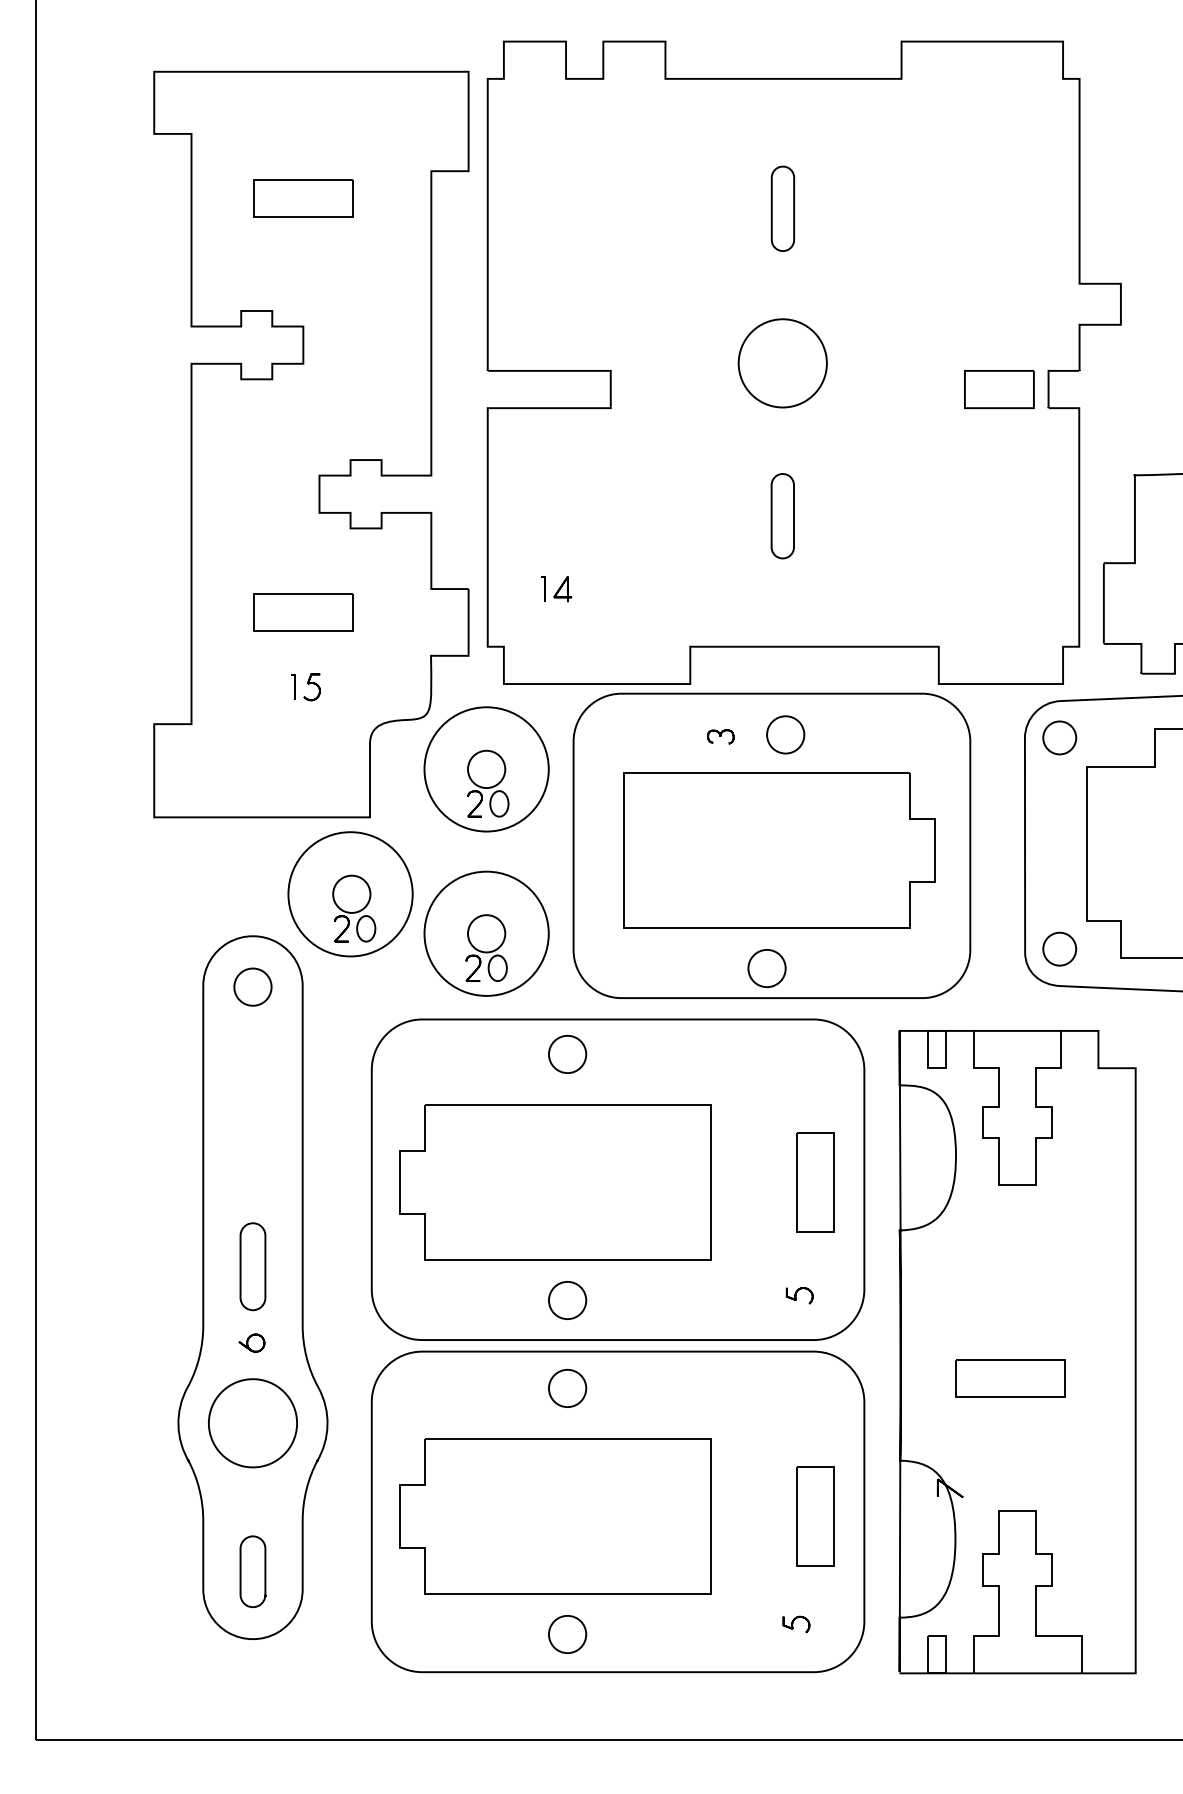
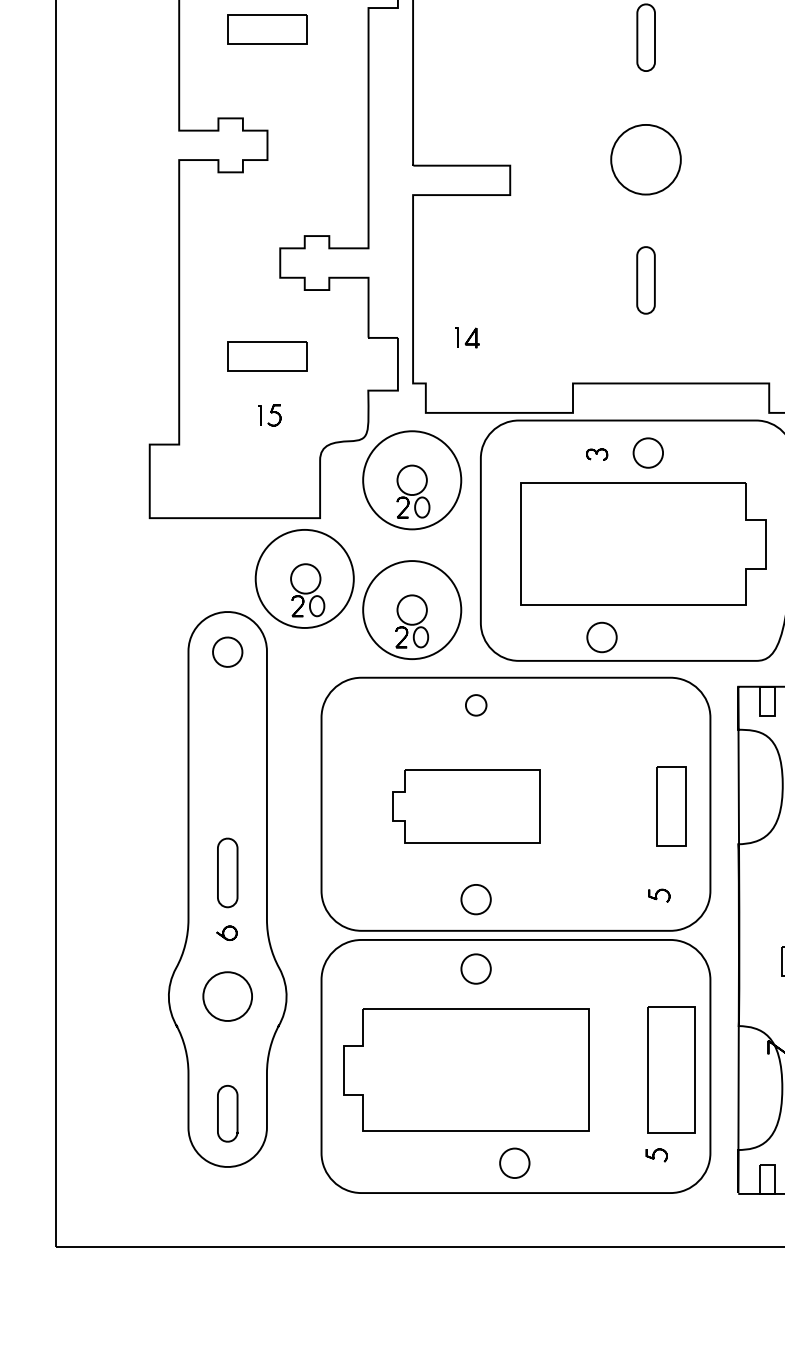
part: (766, 968) -> (601, 637), moved
part: (567, 1054) -> (476, 705), size x0.7
part: (555, 1182) -> (466, 806), size x0.6
part: (252, 1423) -> (227, 996), size x0.7
part: (815, 1516) -> (671, 1070), size x1.6
part: (567, 1634) -> (514, 1163), moved

